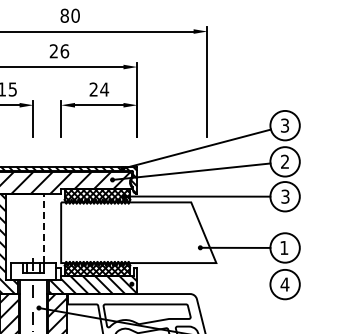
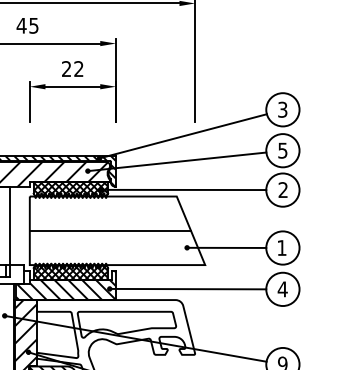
text: (59, 51) -> (27, 25), 26 -> 45
text: (104, 89) -> (78, 68), 24 -> 22
text: (285, 161) -> (283, 150), 2 -> 5
text: (285, 196) -> (283, 189), 3 -> 2
line: (43, 228) -> (9, 226), dashed -> solid
line: (132, 232) -> (110, 230), added
line: (200, 284) -> (187, 289), added

